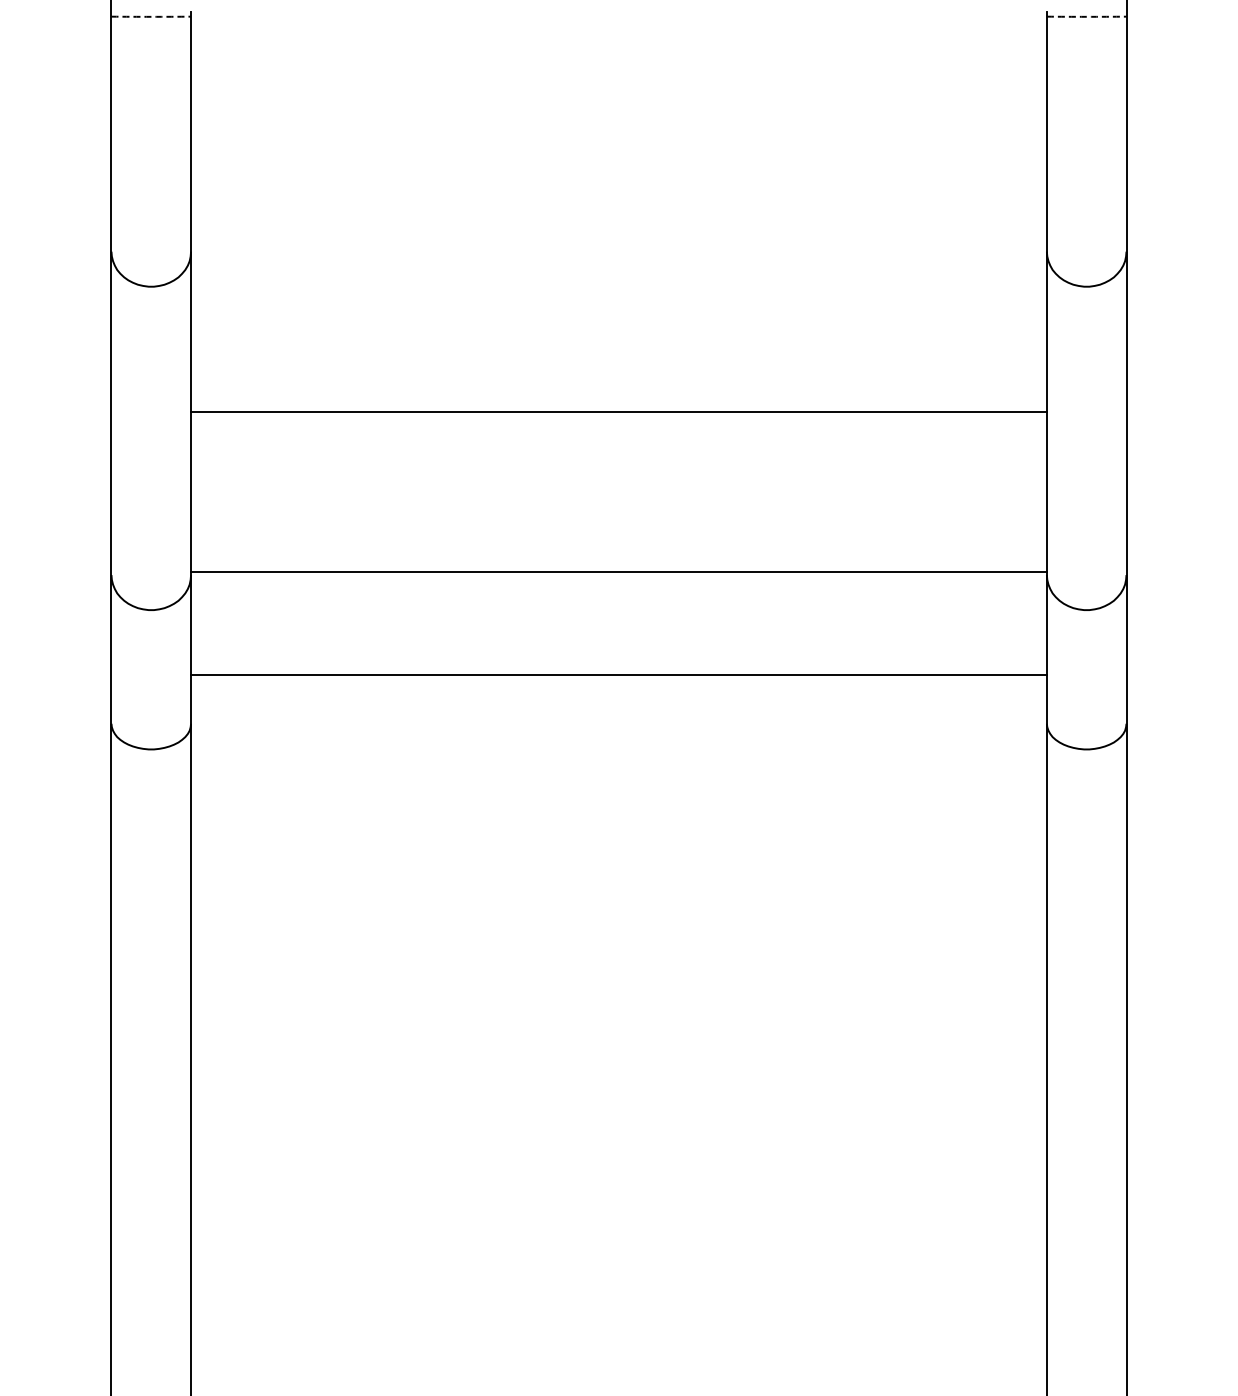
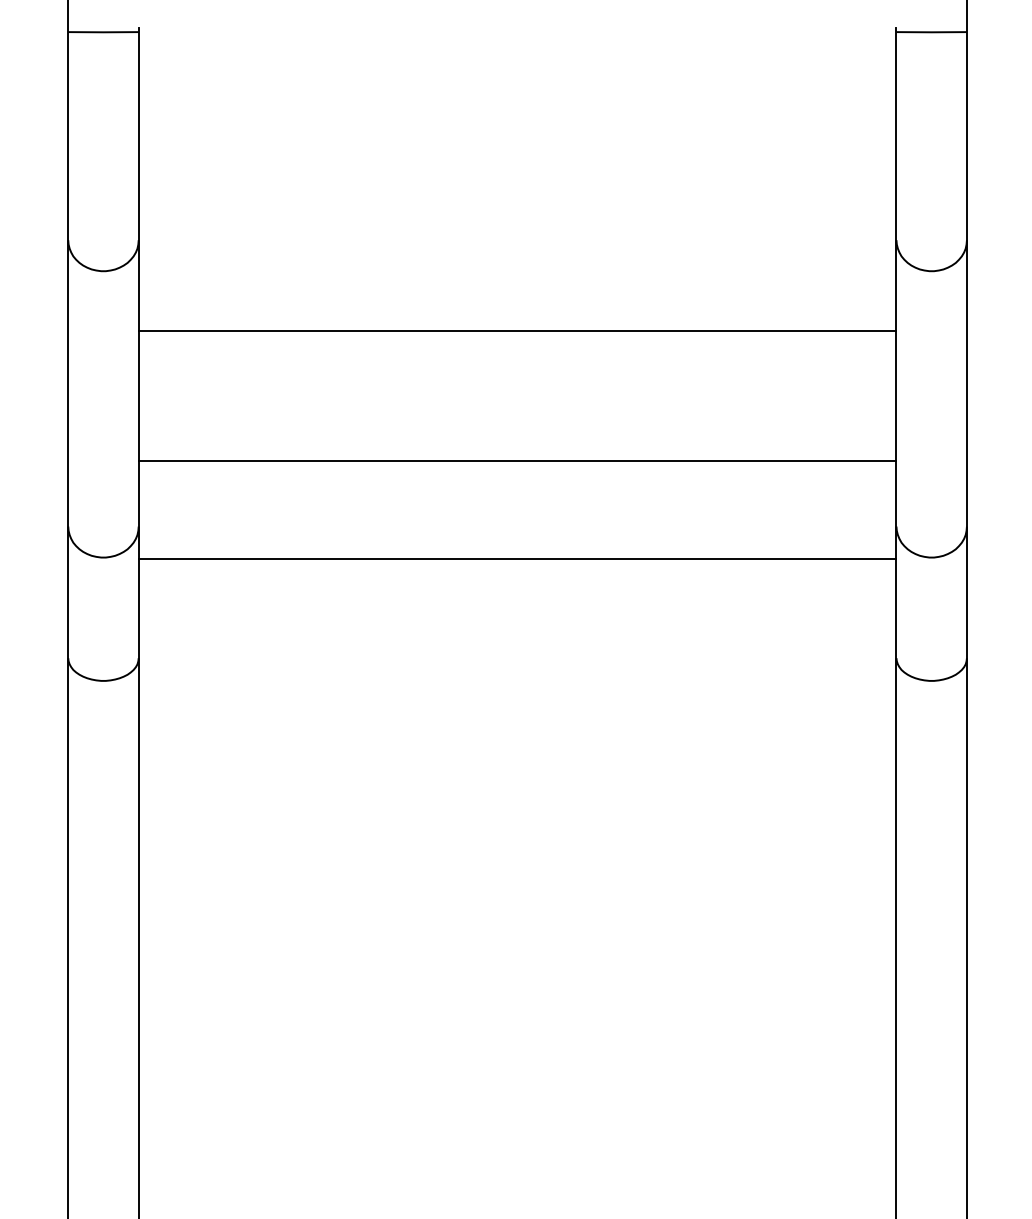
arc: (151, 16) -> (103, 31), dashed -> solid
arc: (1086, 16) -> (931, 31), dashed -> solid
line: (618, 412) -> (517, 331), moved
line: (618, 572) -> (517, 461), moved
line: (618, 674) -> (517, 558), moved

